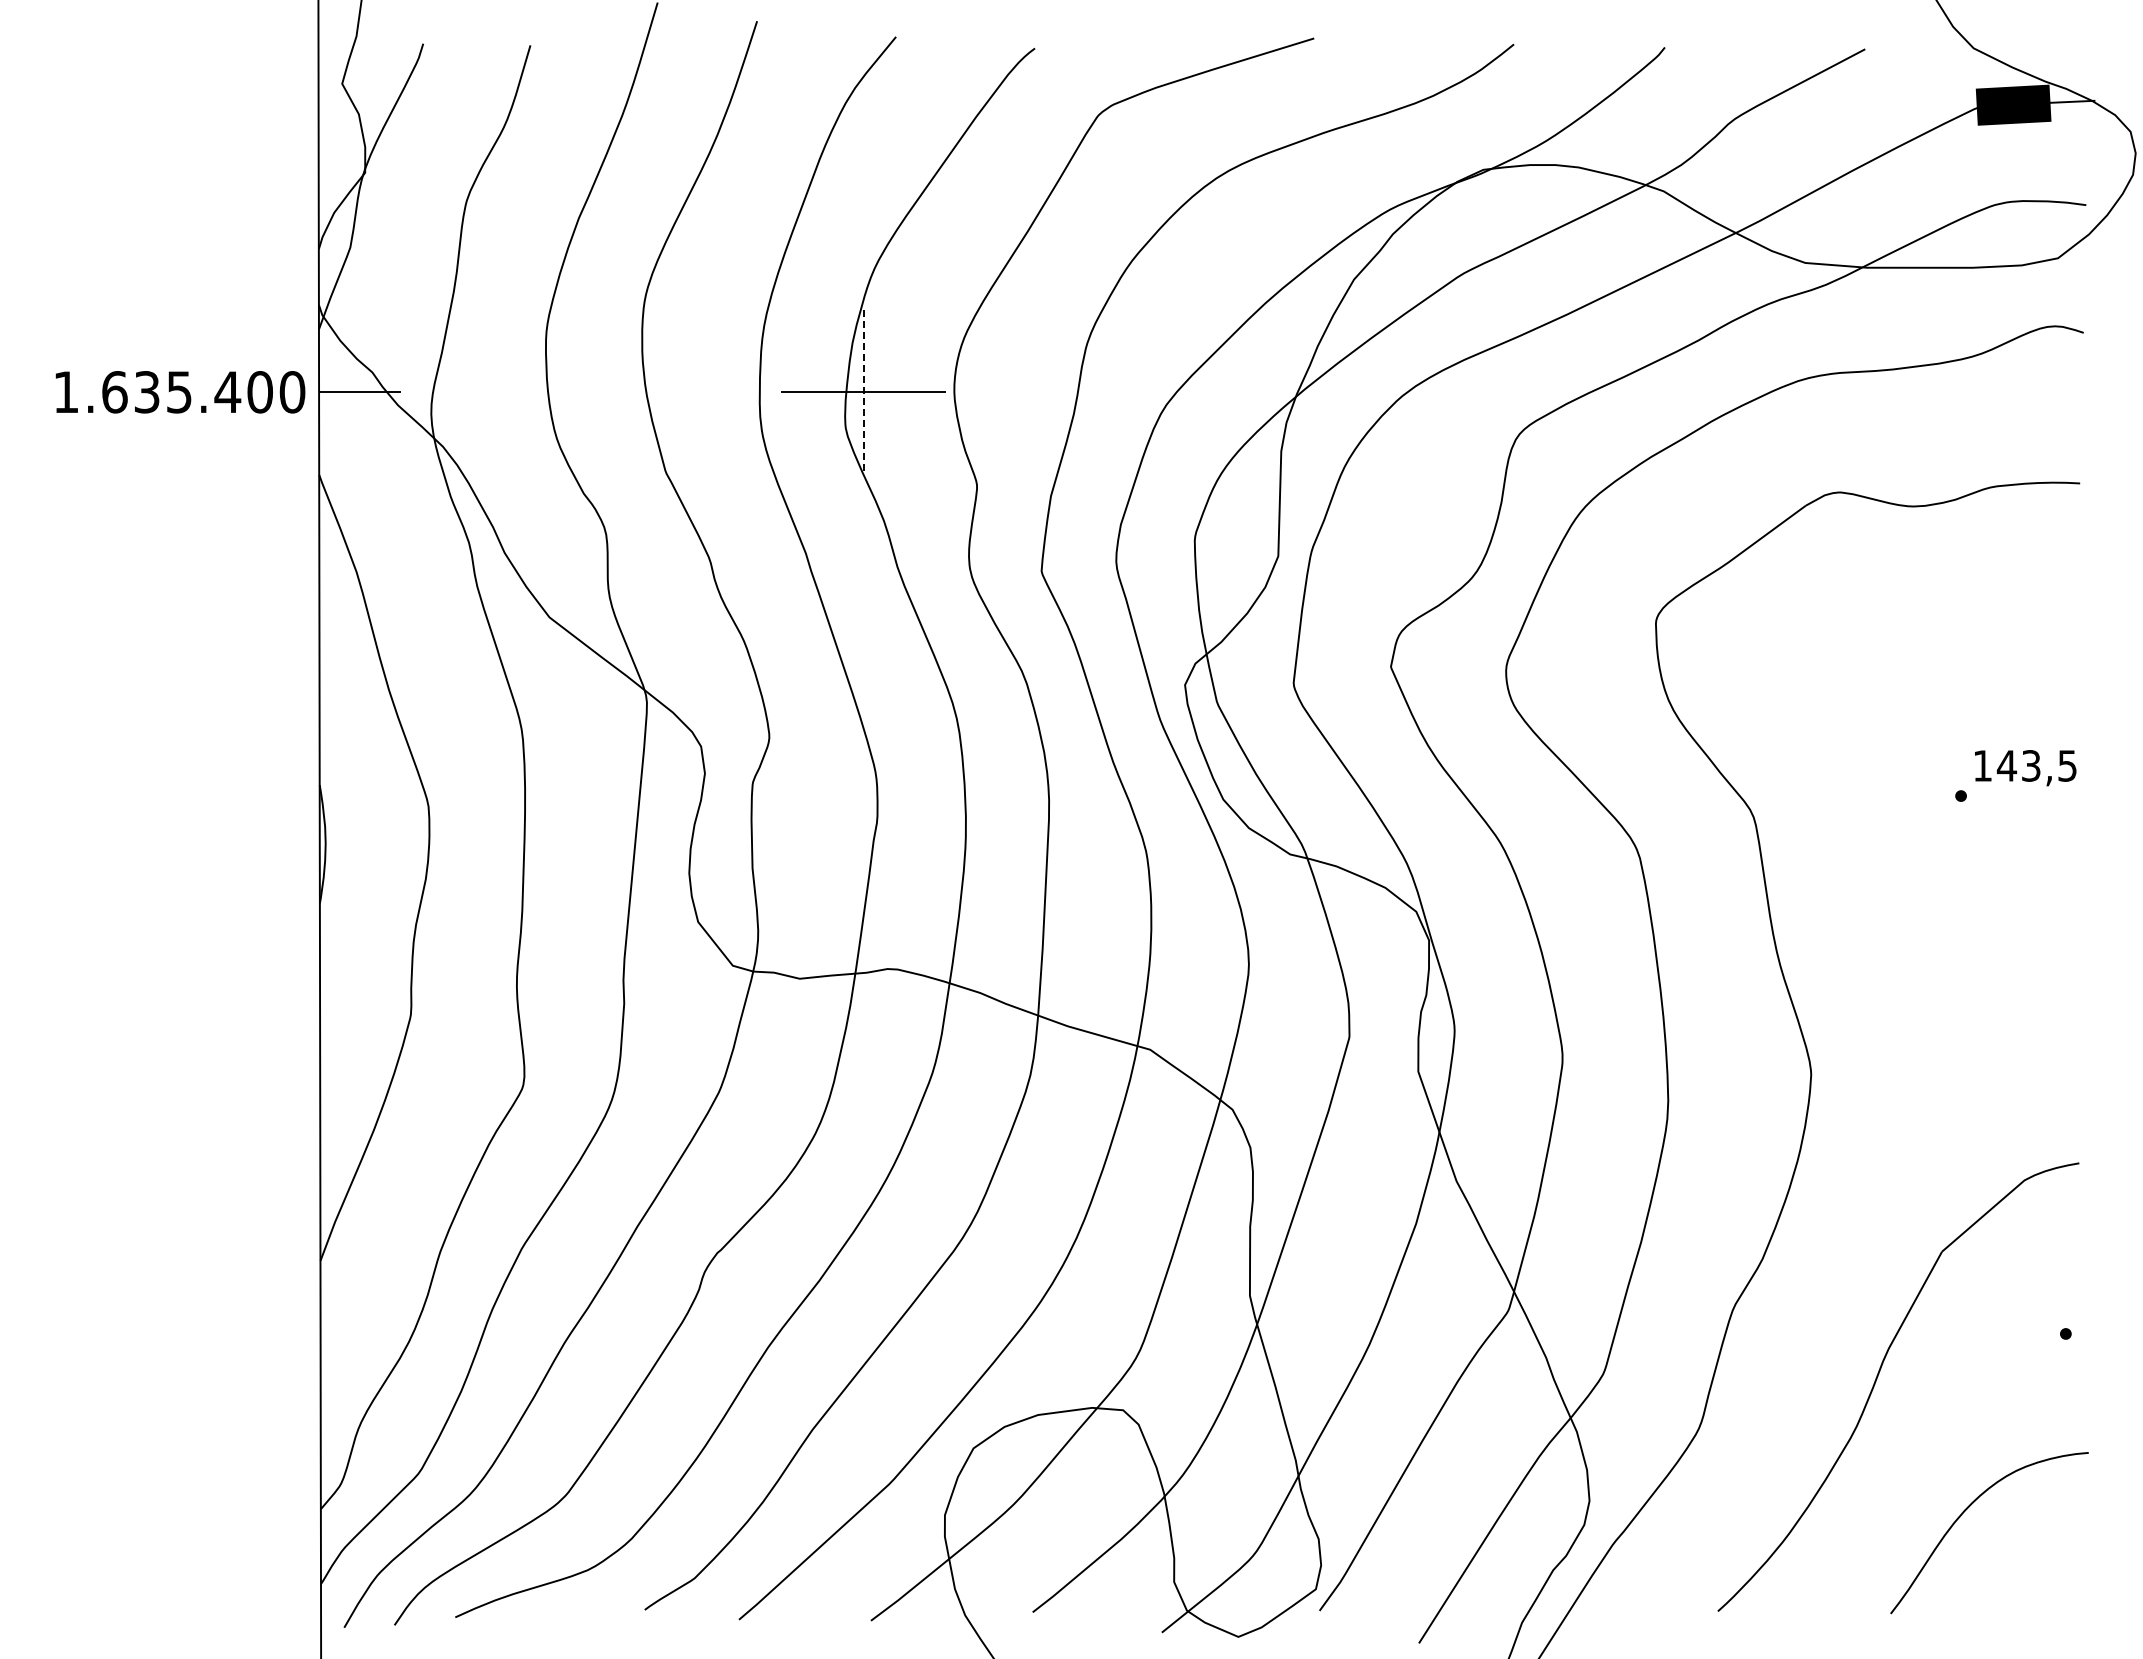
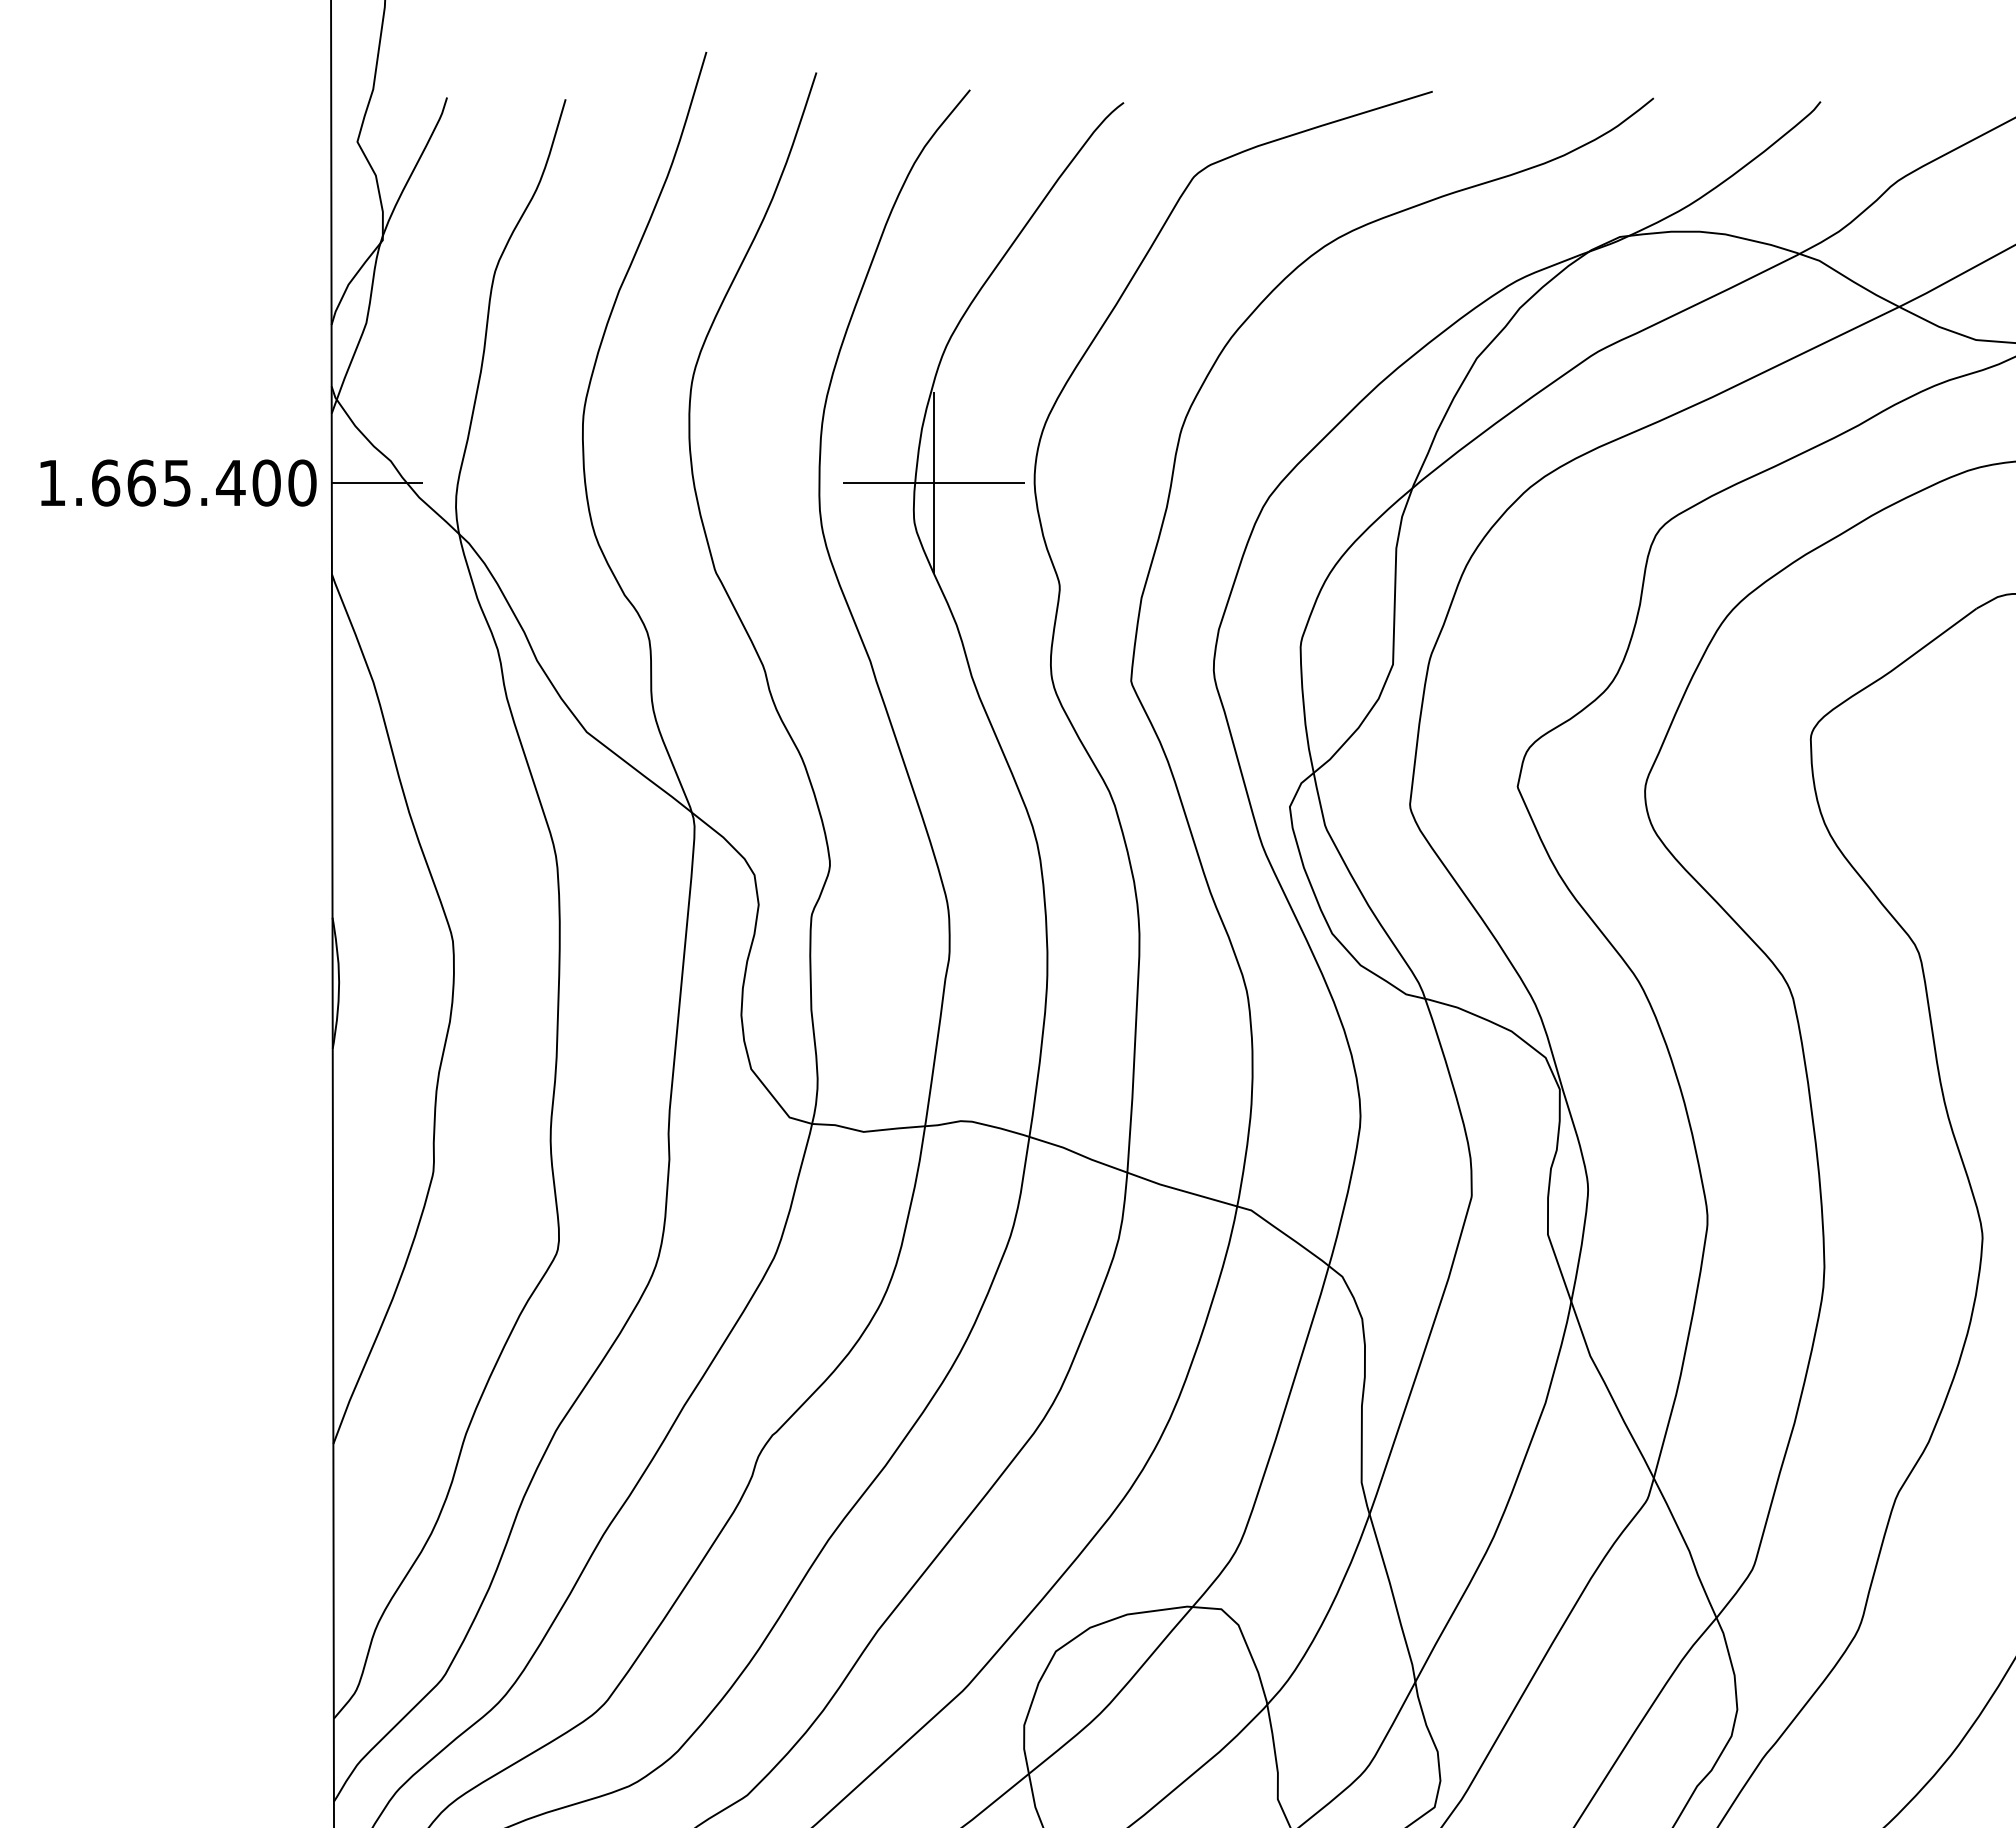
text: (147, 392) -> (142, 483), 1.635.400 -> 1.665.400
line: (863, 392) -> (934, 483), dashed -> solid

